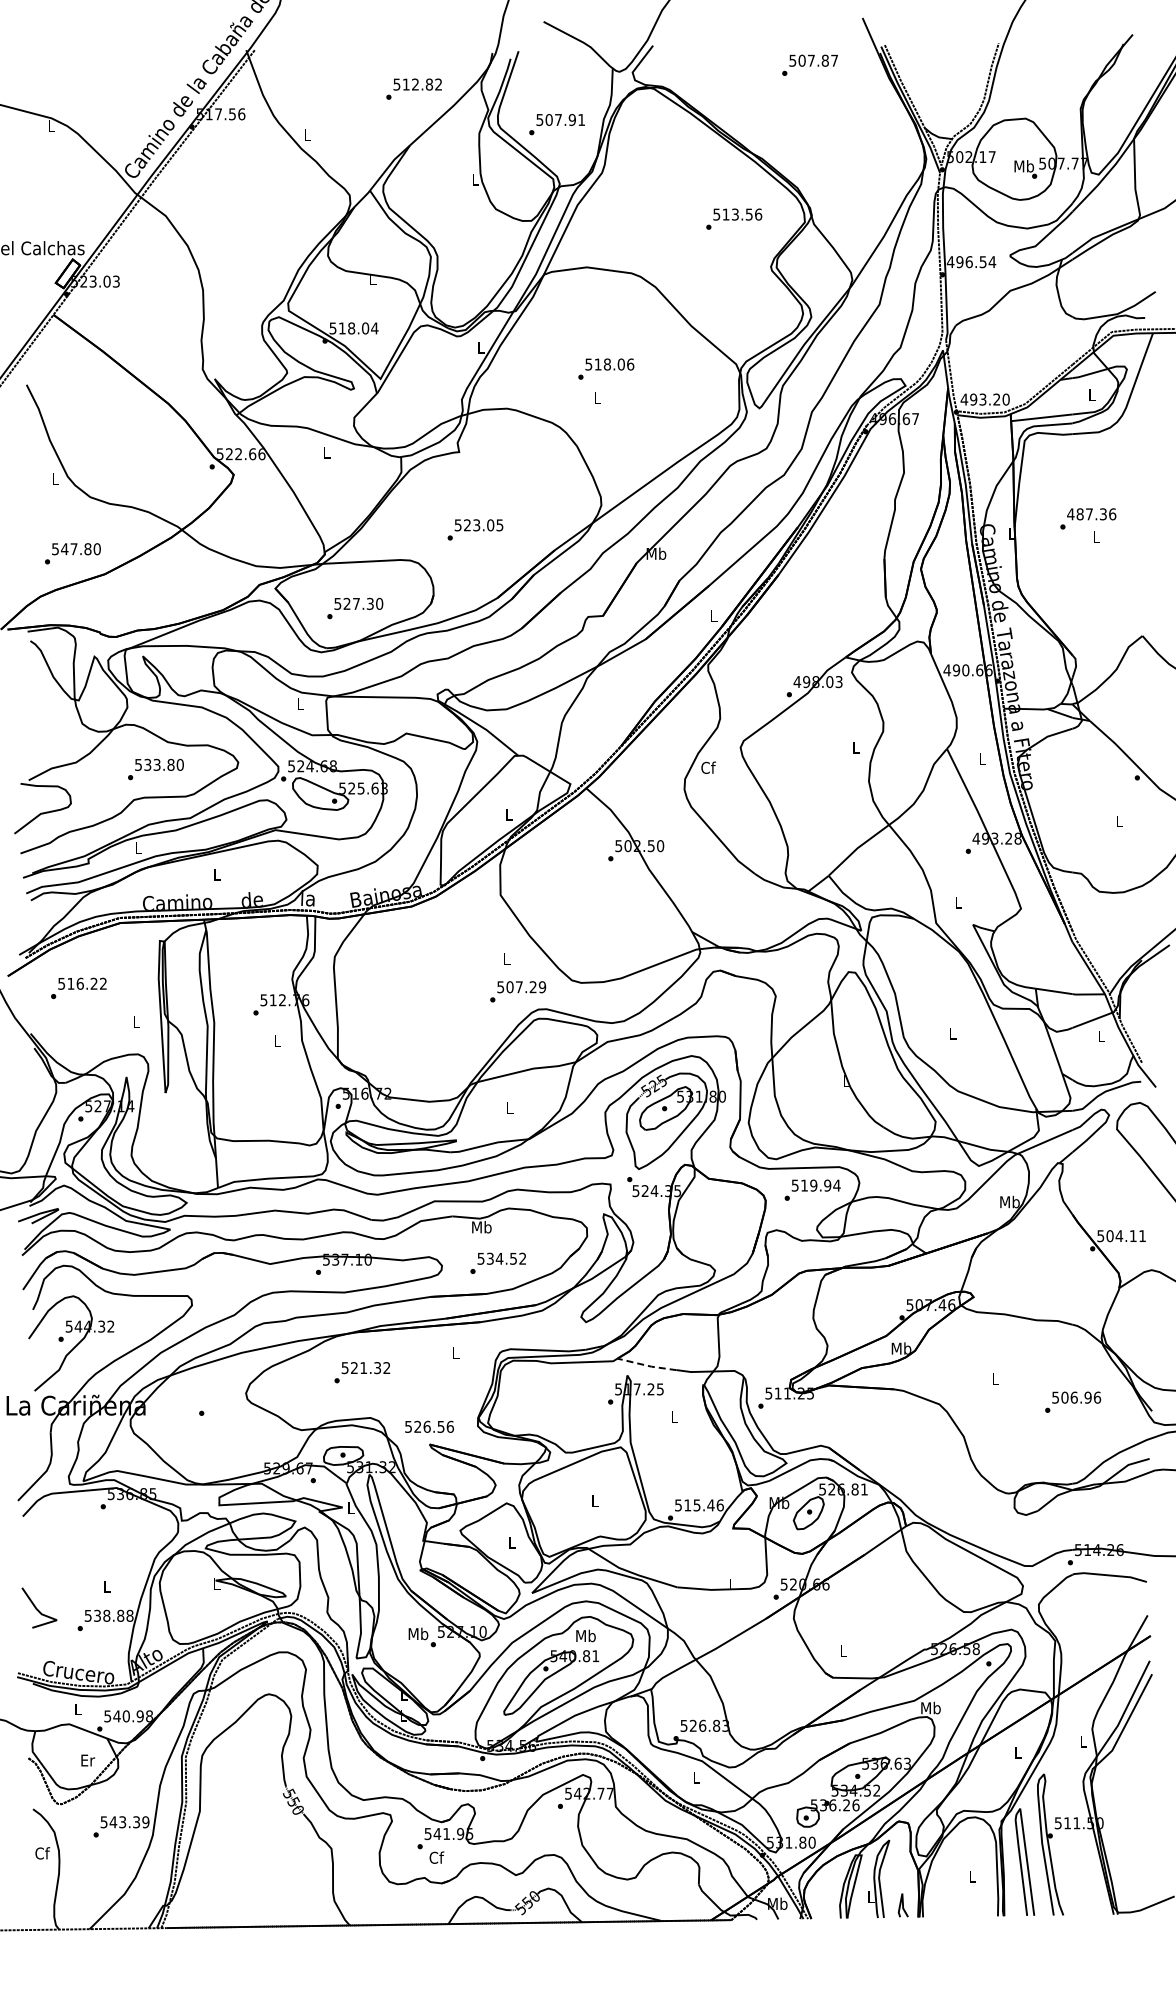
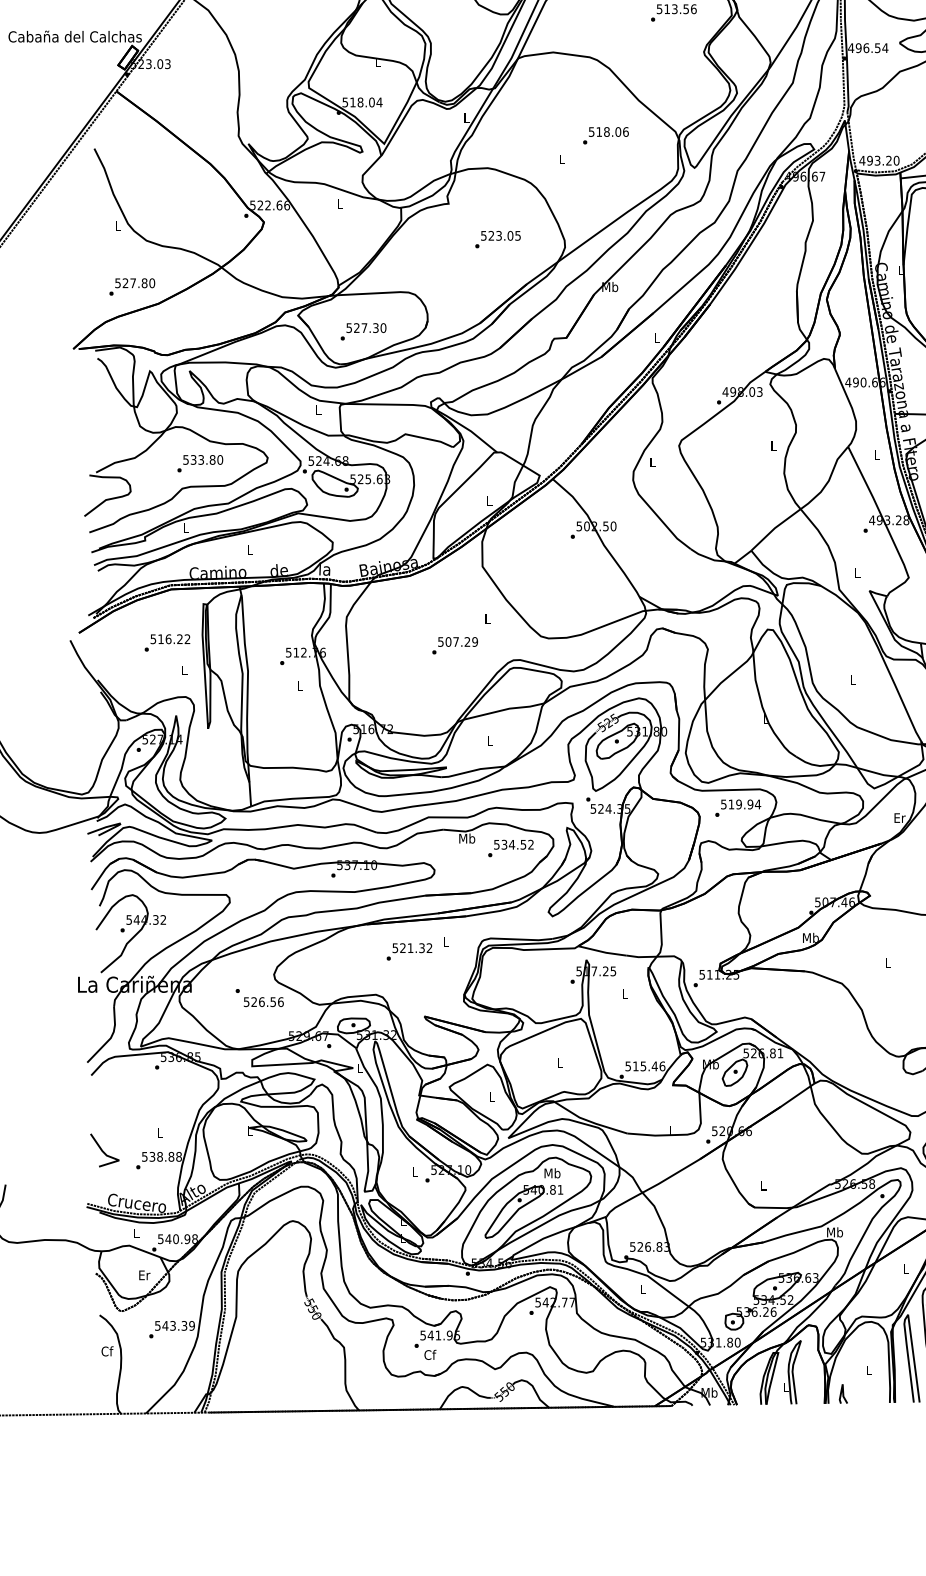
text: (606, 368) -> (606, 135), moved
text: (475, 529) -> (498, 239), moved
text: (64, 549) -> (125, 283), 547.80 -> 527.80
text: (708, 767) -> (652, 462), Cf -> L
text: (78, 988) -> (167, 643), moved
text: (518, 991) -> (455, 645), moved
text: (1009, 1201) -> (899, 817), Mb -> Er
text: (497, 1262) -> (510, 847), moved
line: (647, 1365) -> (602, 951), dashed -> solid
text: (362, 1372) -> (409, 951), moved
text: (429, 1426) -> (263, 1001), moved
text: (418, 1633) -> (415, 1171), Mb -> L
line: (902, 1905) -> (842, 1394), moved

